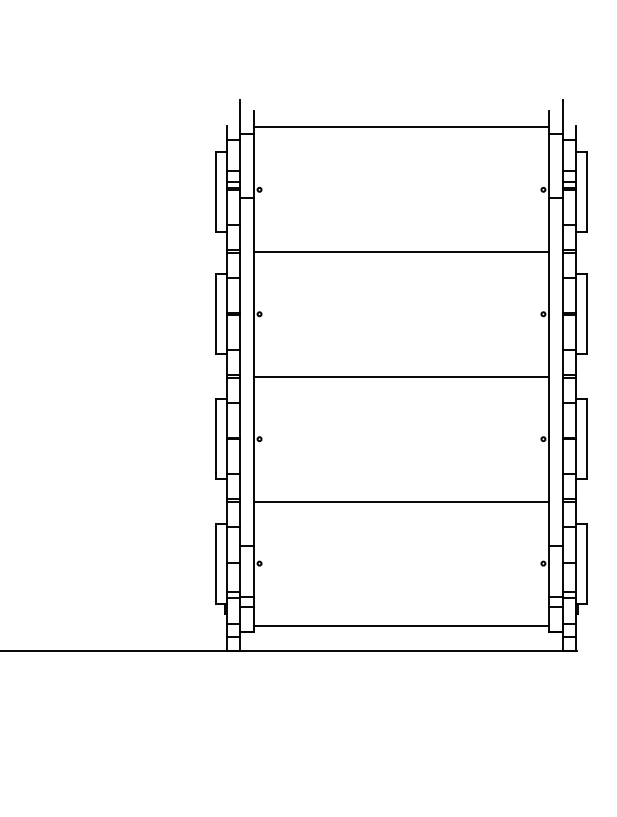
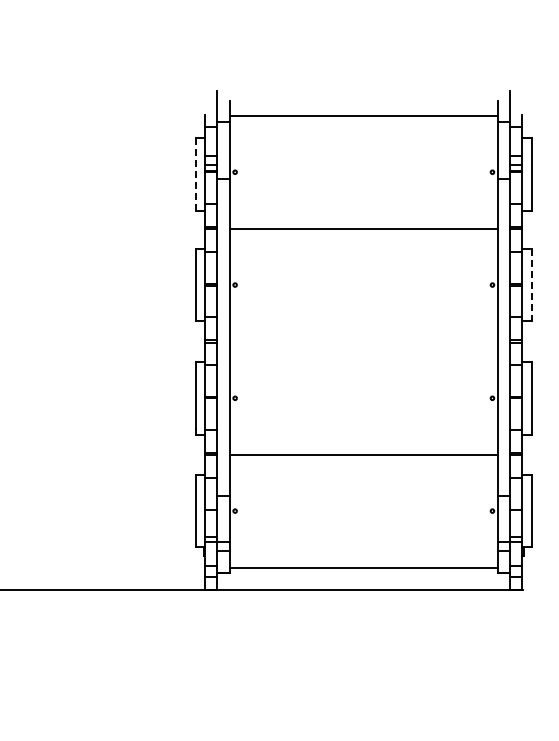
line: (215, 192) -> (195, 174), solid -> dashed
line: (586, 314) -> (531, 285), solid -> dashed
line: (401, 376) -> (363, 341), removed

